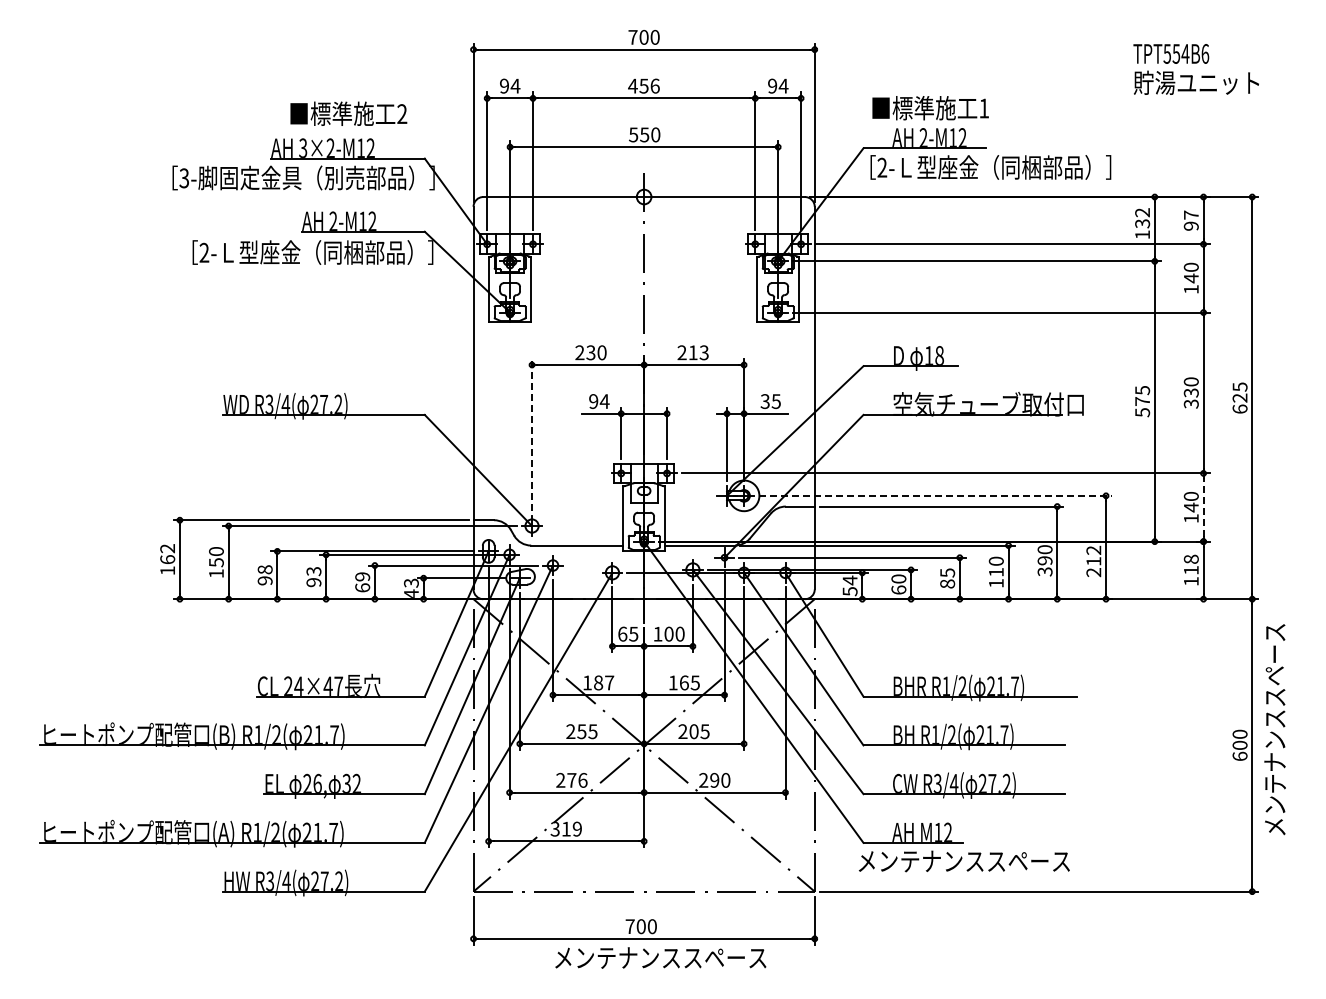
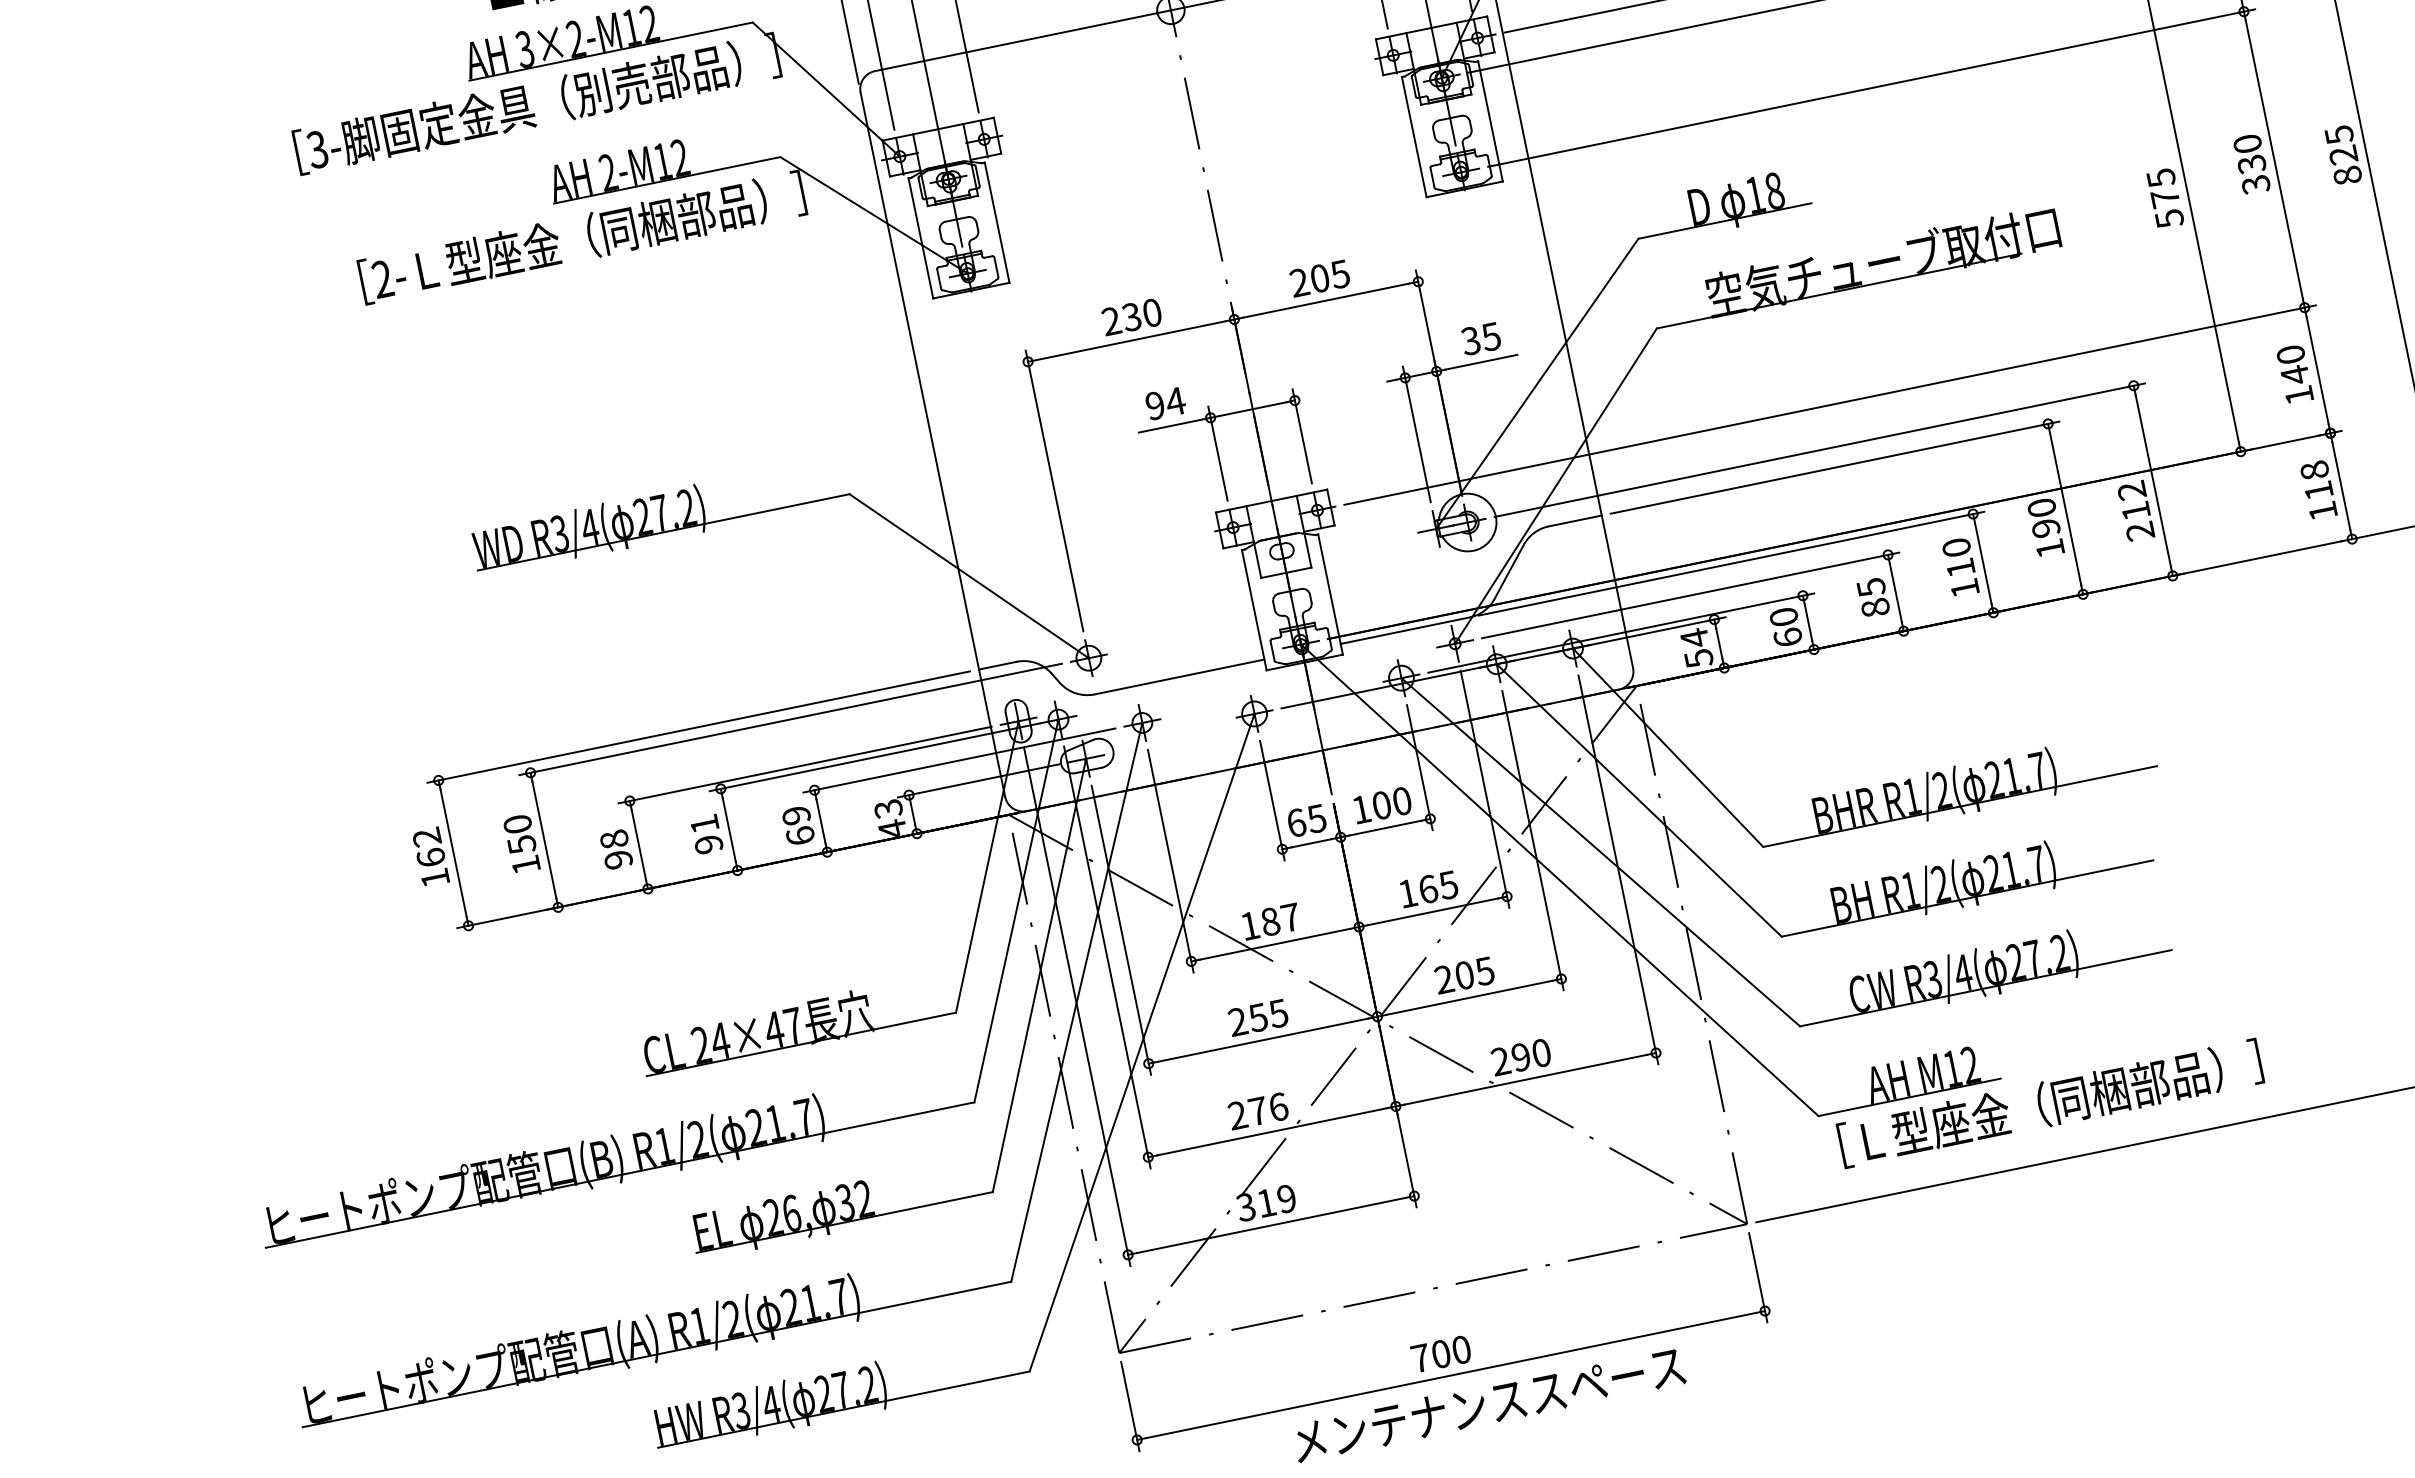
text: (698, 352) -> (1329, 275), 213 -> 205
text: (1239, 408) -> (2346, 174), 625 -> 825
line: (532, 434) -> (1055, 489), dashed -> solid
line: (935, 495) -> (1819, 449), dashed -> solid
line: (1203, 507) -> (2317, 370), dashed -> solid
text: (313, 571) -> (703, 824), 93 -> 91
text: (1044, 571) -> (2049, 548), 390 -> 190
text: (979, 860) -> (2038, 1104), メンテナンススペース -> ［Ｌ型座金（同梱部品）］

